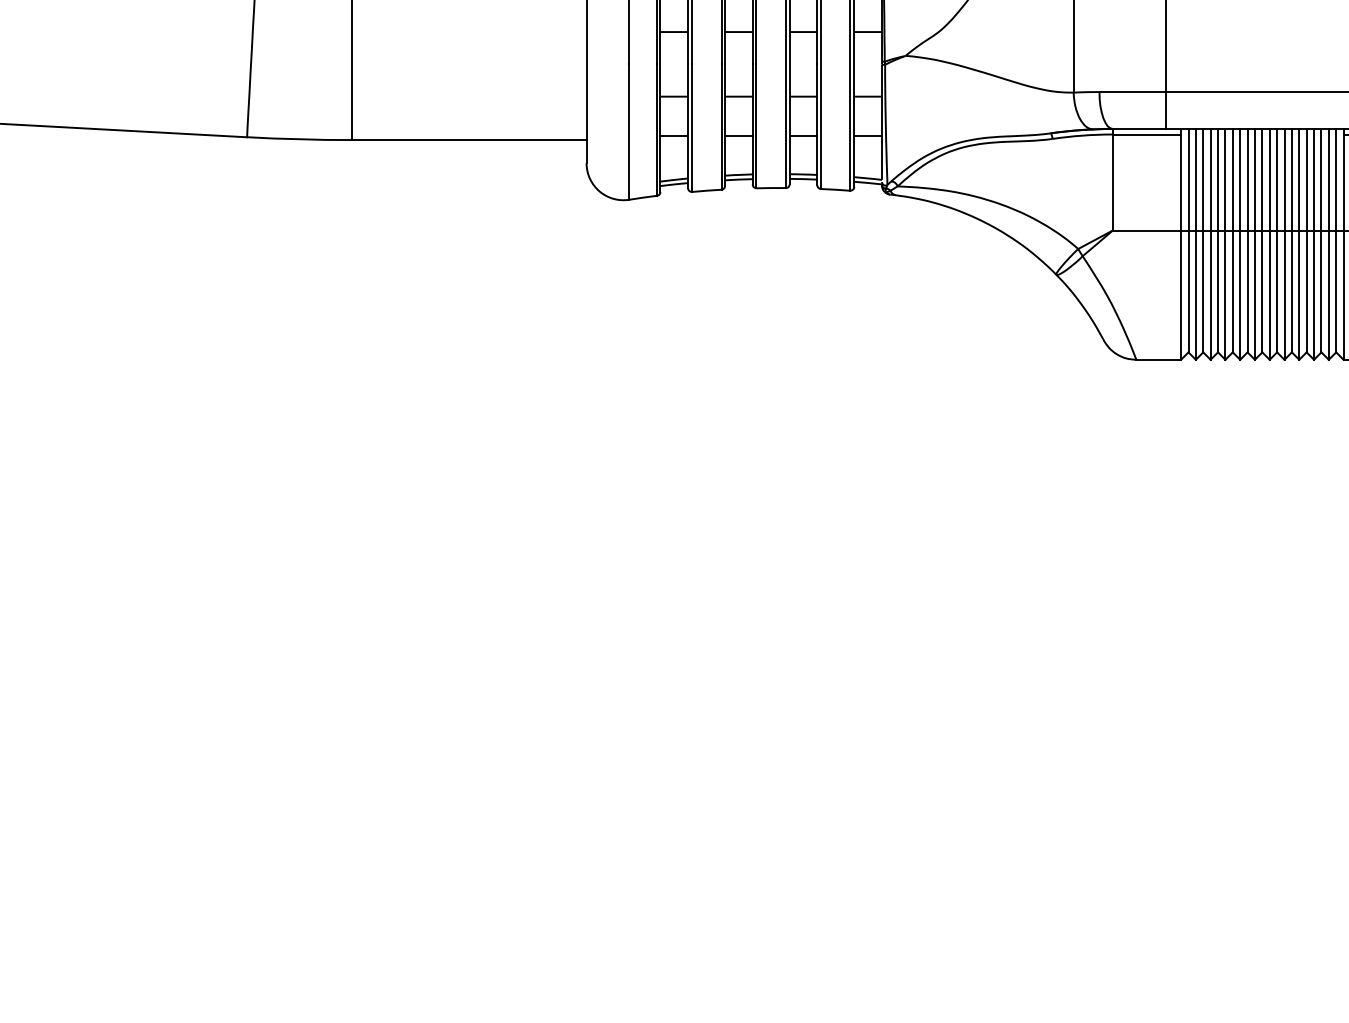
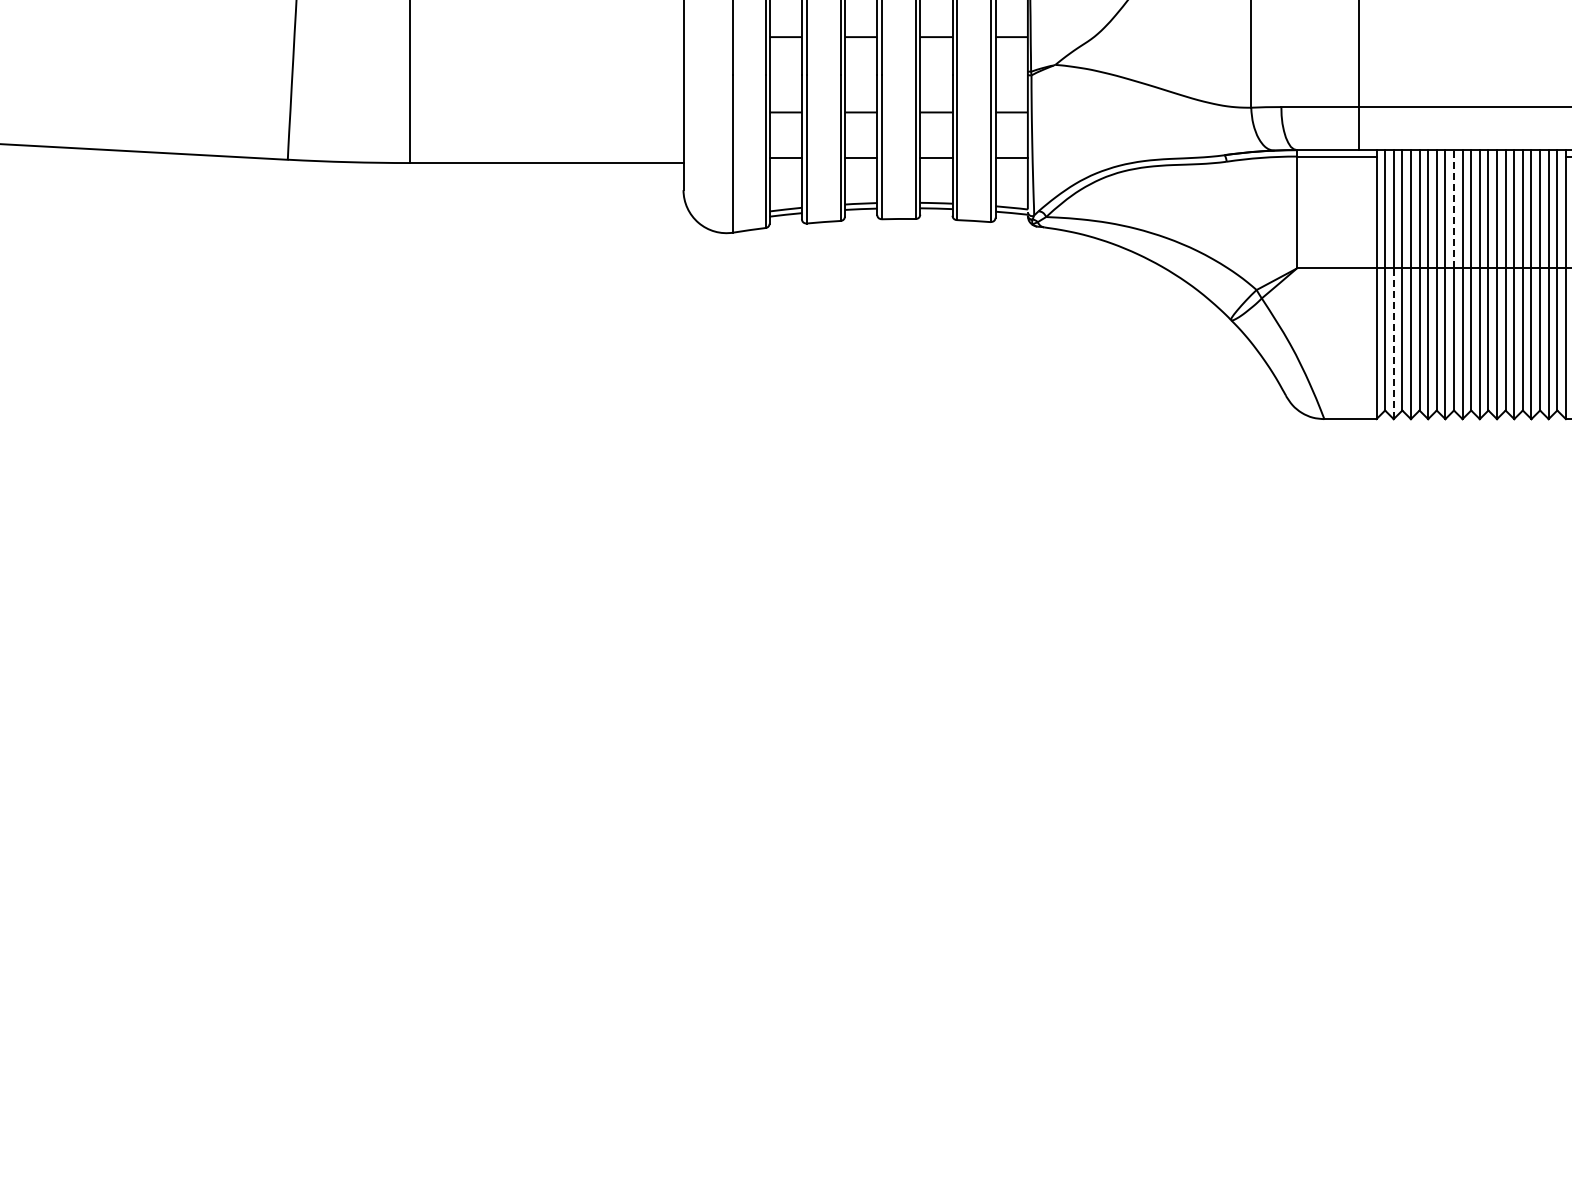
line: (1248, 179) -> (1454, 208), solid -> dashed
line: (1195, 294) -> (1393, 343), solid -> dashed

